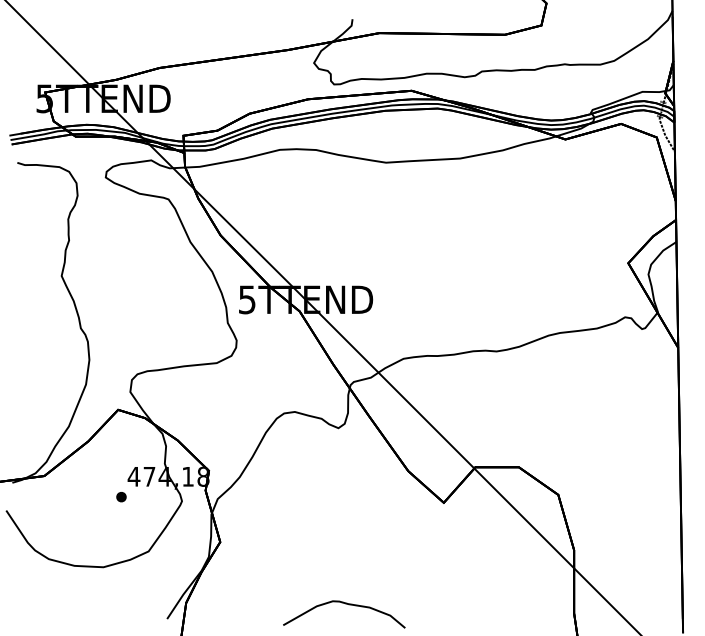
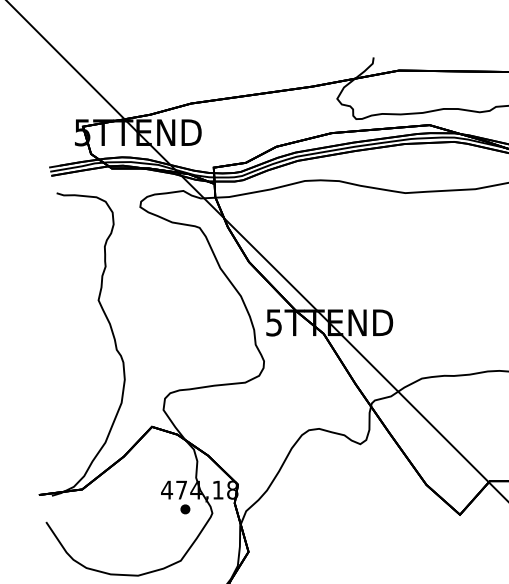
part: (121, 497) -> (185, 509), moved

